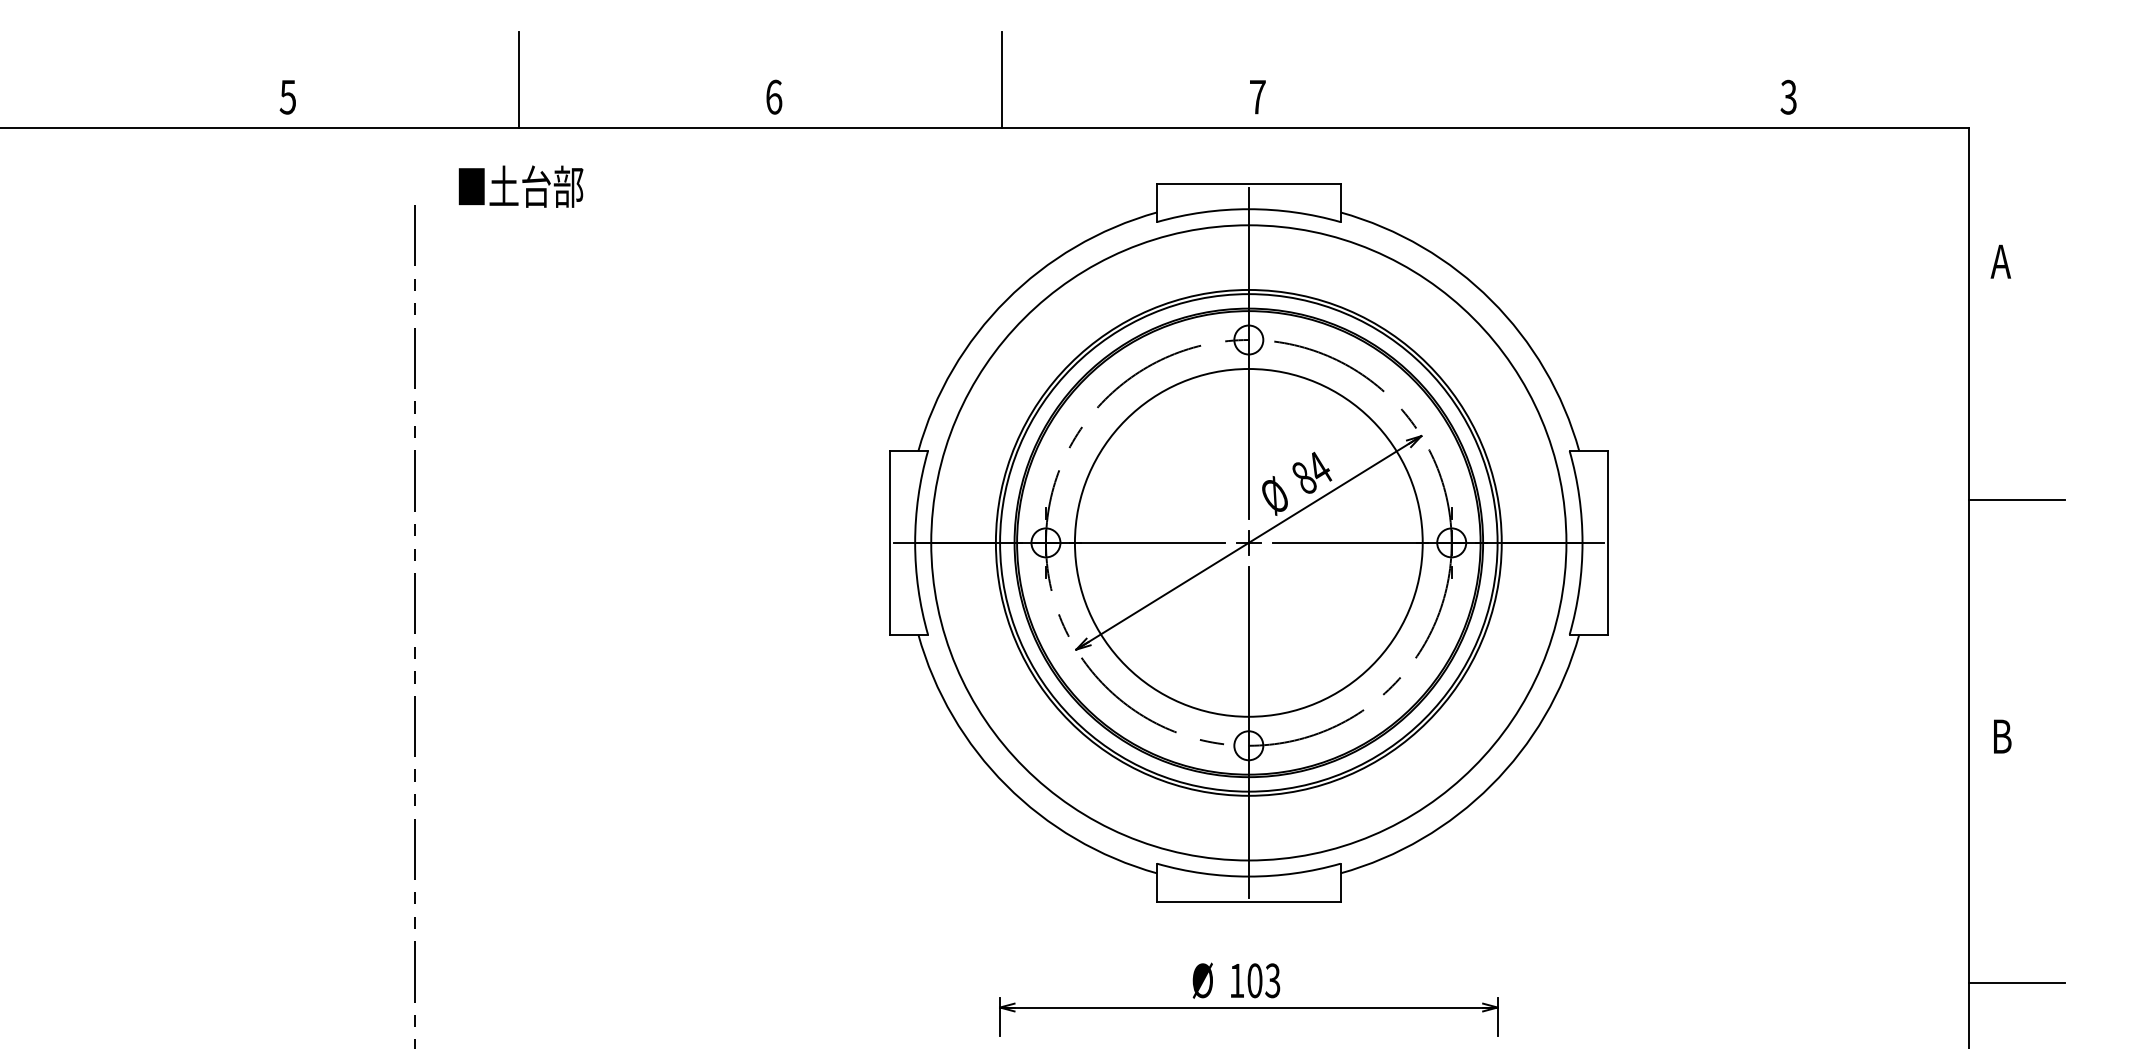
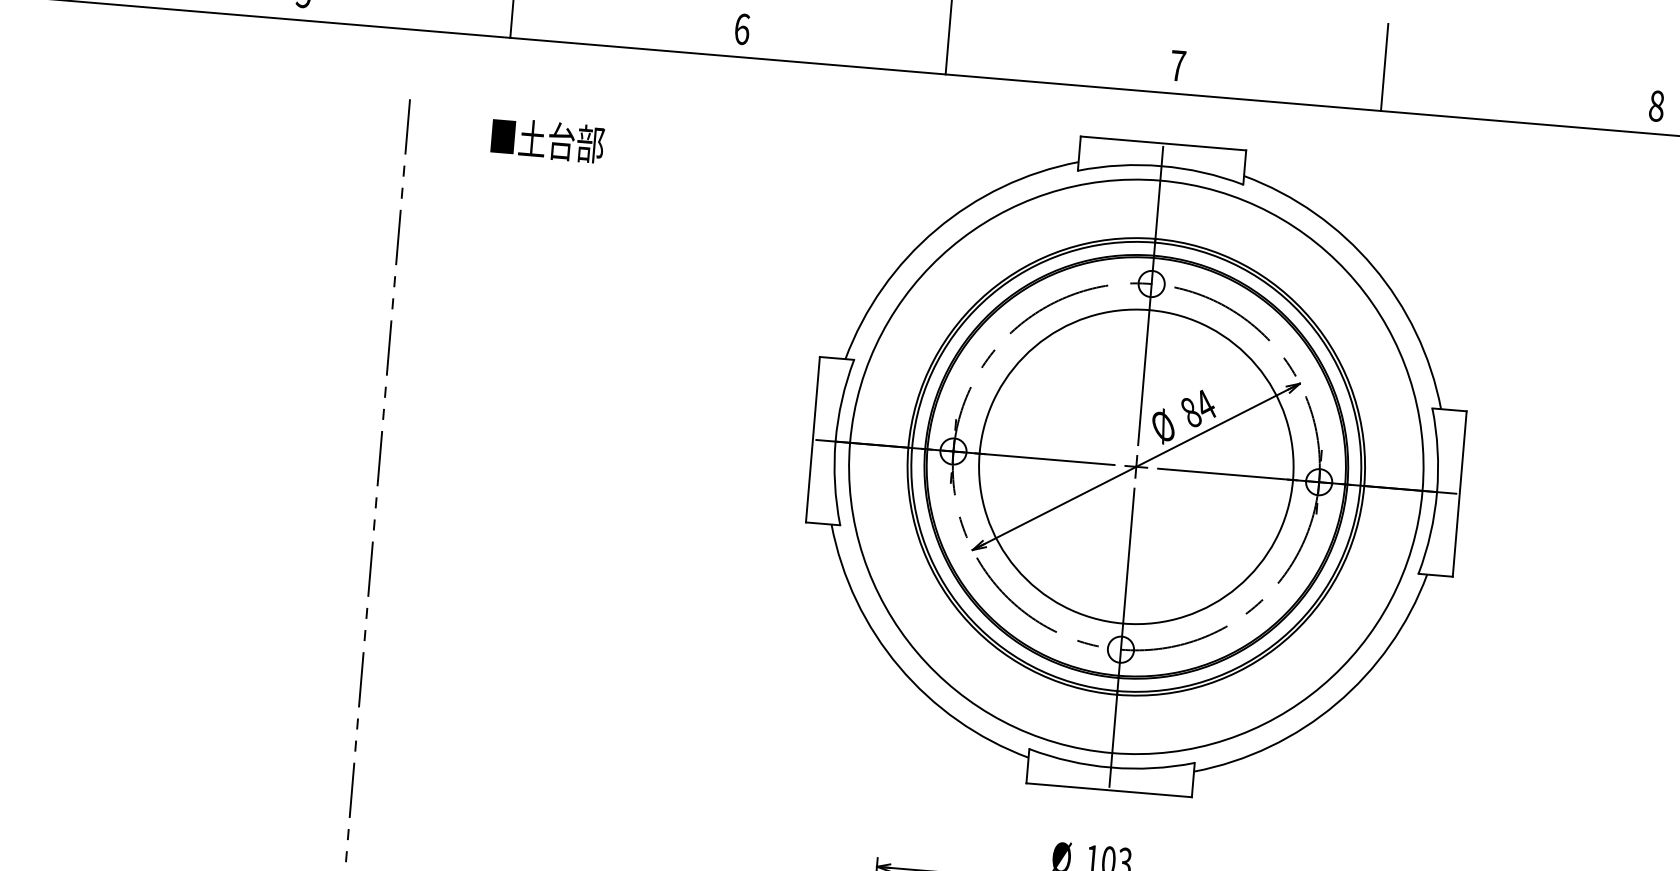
line: (1485, 79) -> (1384, 67), added
text: (1788, 96) -> (1656, 105), 3 -> 8
text: (520, 186) -> (547, 140), moved

